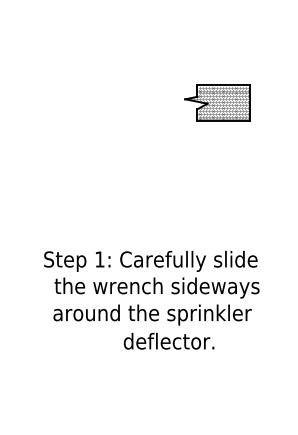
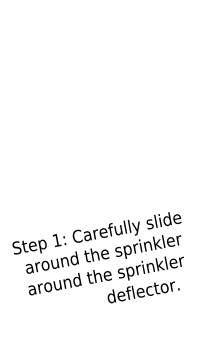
part: (217, 102) -> (126, 99), removed
text: (156, 287) -> (105, 253), the wrench sideways -> around the sprinkler
text: (168, 340) -> (142, 290), moved

